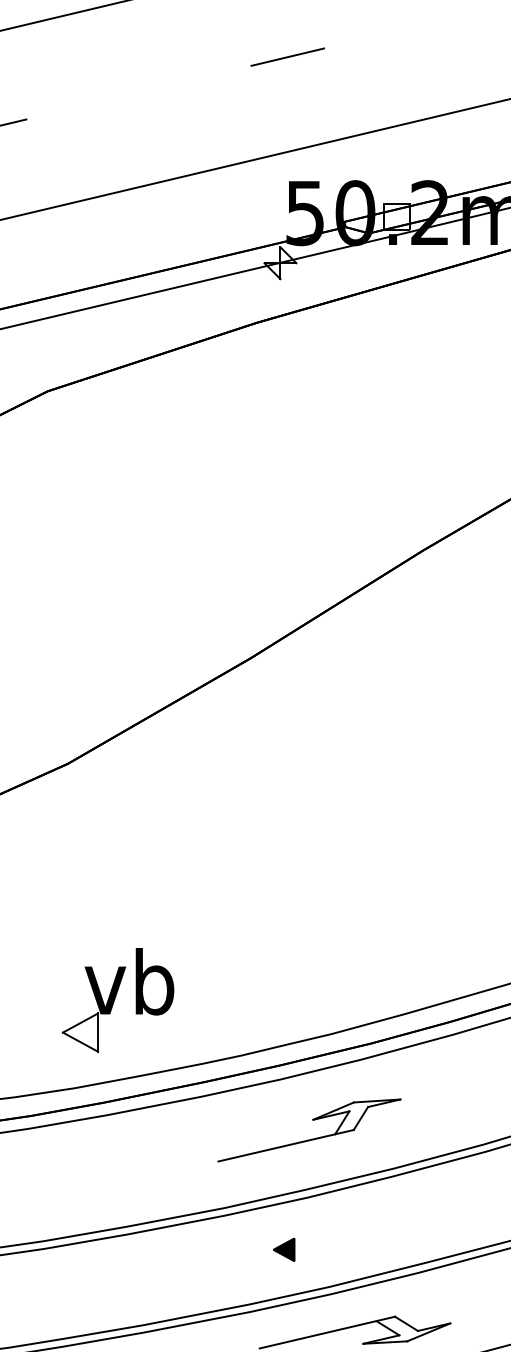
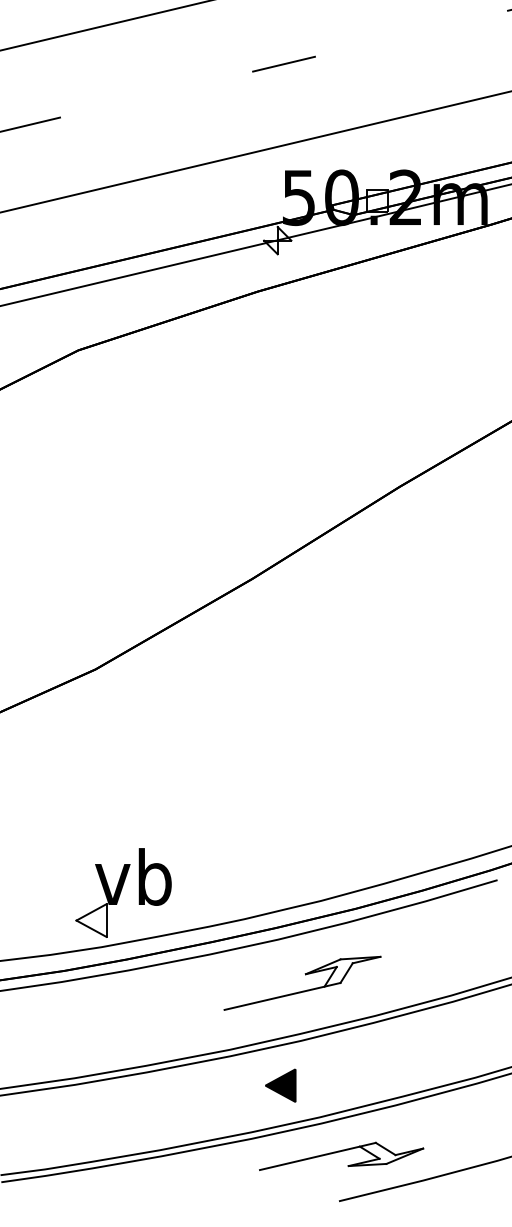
part: (117, 999) -> (123, 892), moved
part: (283, 1249) -> (280, 1085), size x1.67

